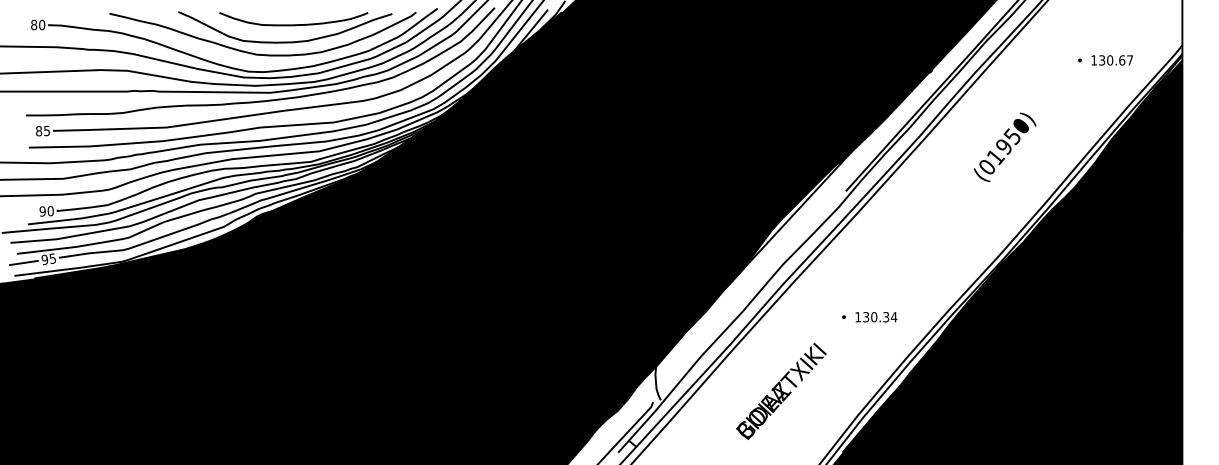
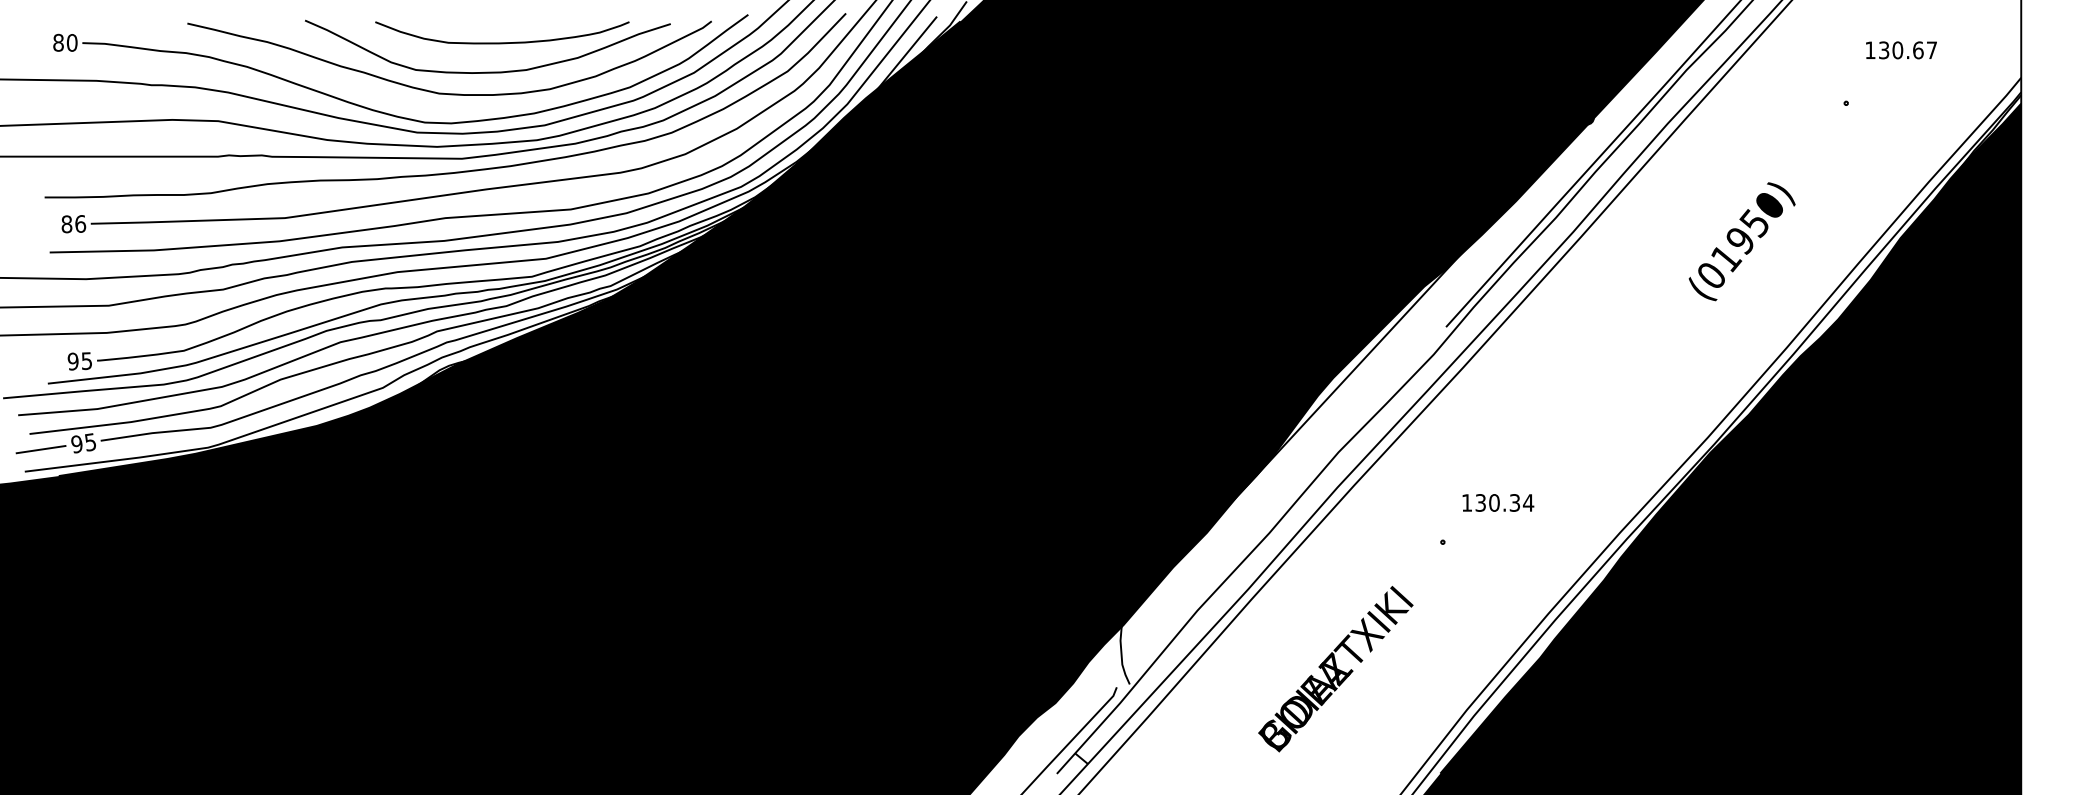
text: (1111, 60) -> (1900, 50), moved
text: (47, 130) -> (81, 223), 85 -> 86
text: (1005, 147) -> (1742, 241), moved
text: (50, 211) -> (86, 361), 90 -> 95
text: (876, 317) -> (1498, 503), moved

